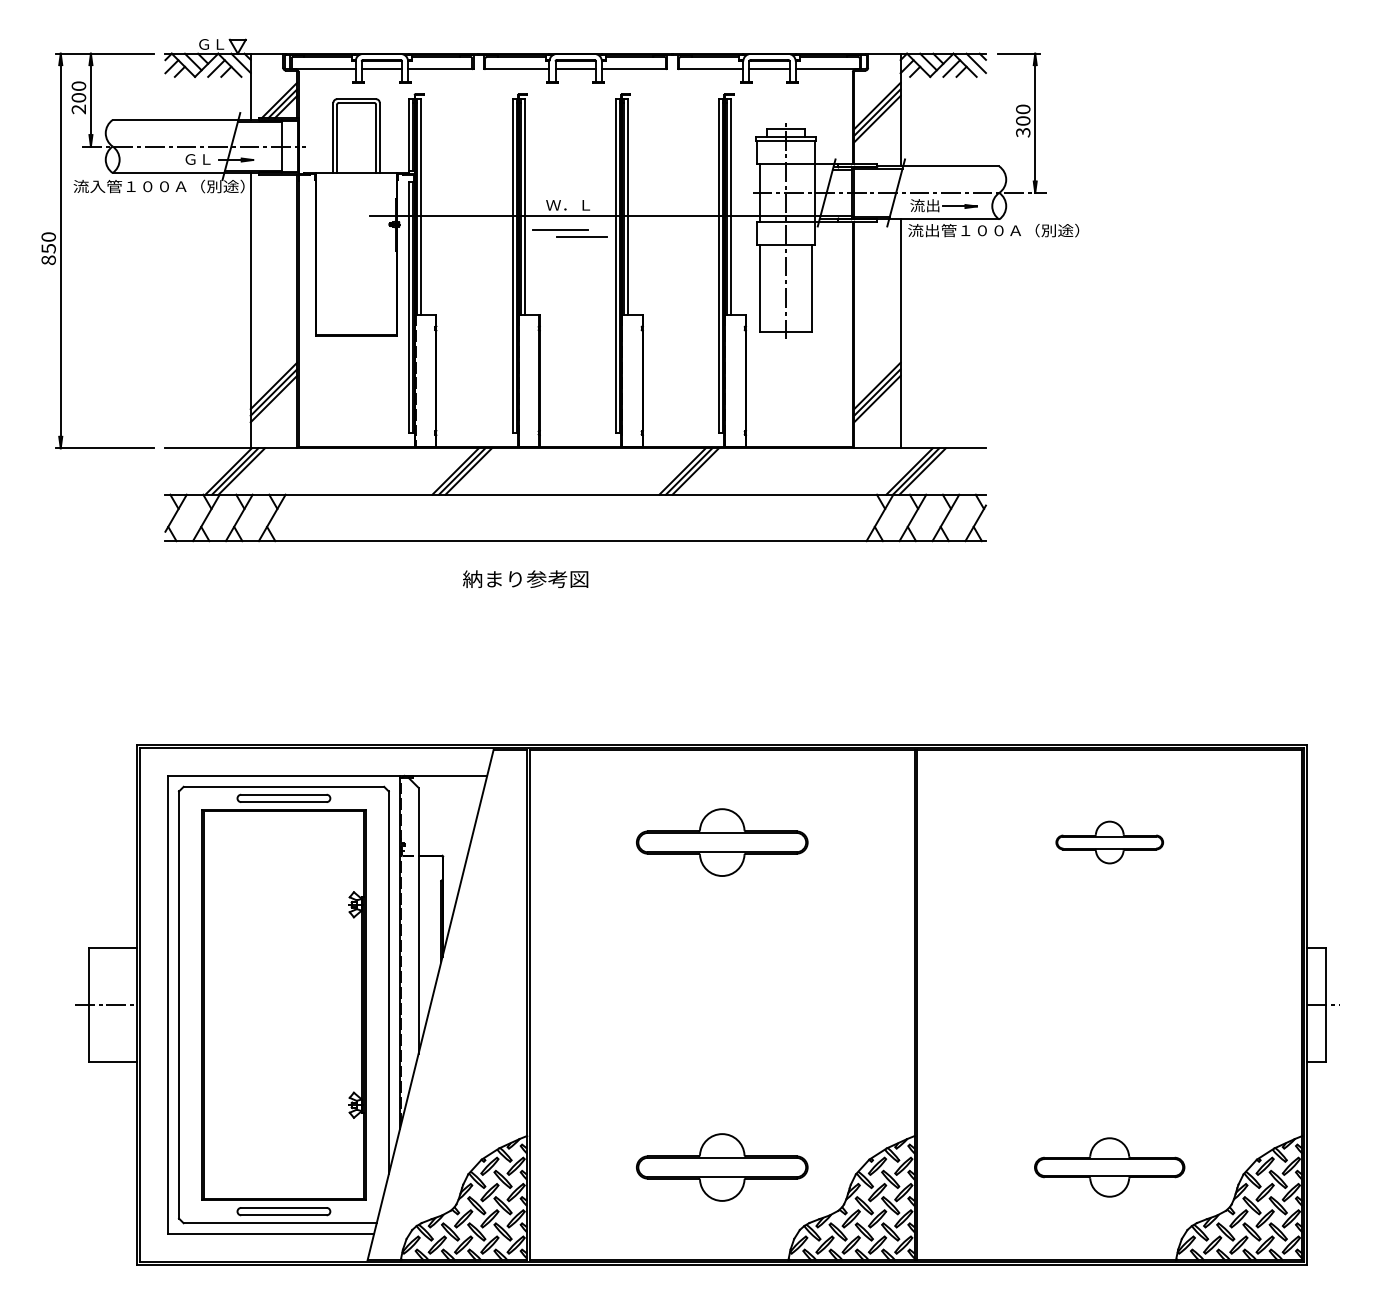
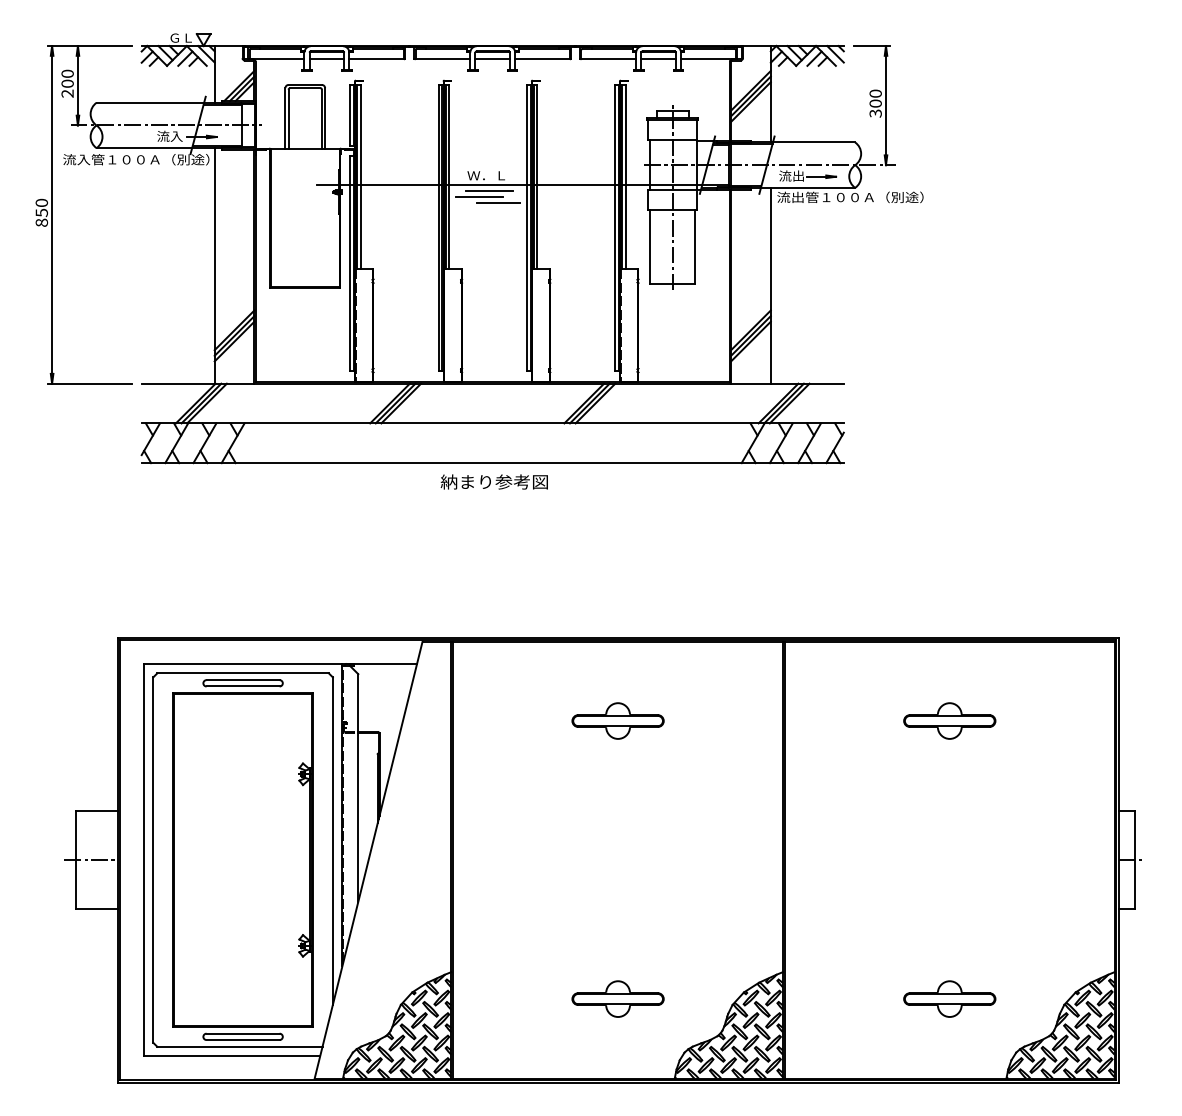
text: (198, 158) -> (169, 135), ＧＬ -> 流入
line: (571, 222) -> (489, 190), added
text: (525, 578) -> (494, 481), moved
part: (721, 842) -> (617, 721), size x0.62
part: (721, 1167) -> (617, 999), size x0.62
part: (1109, 1167) -> (949, 999), size x0.71

